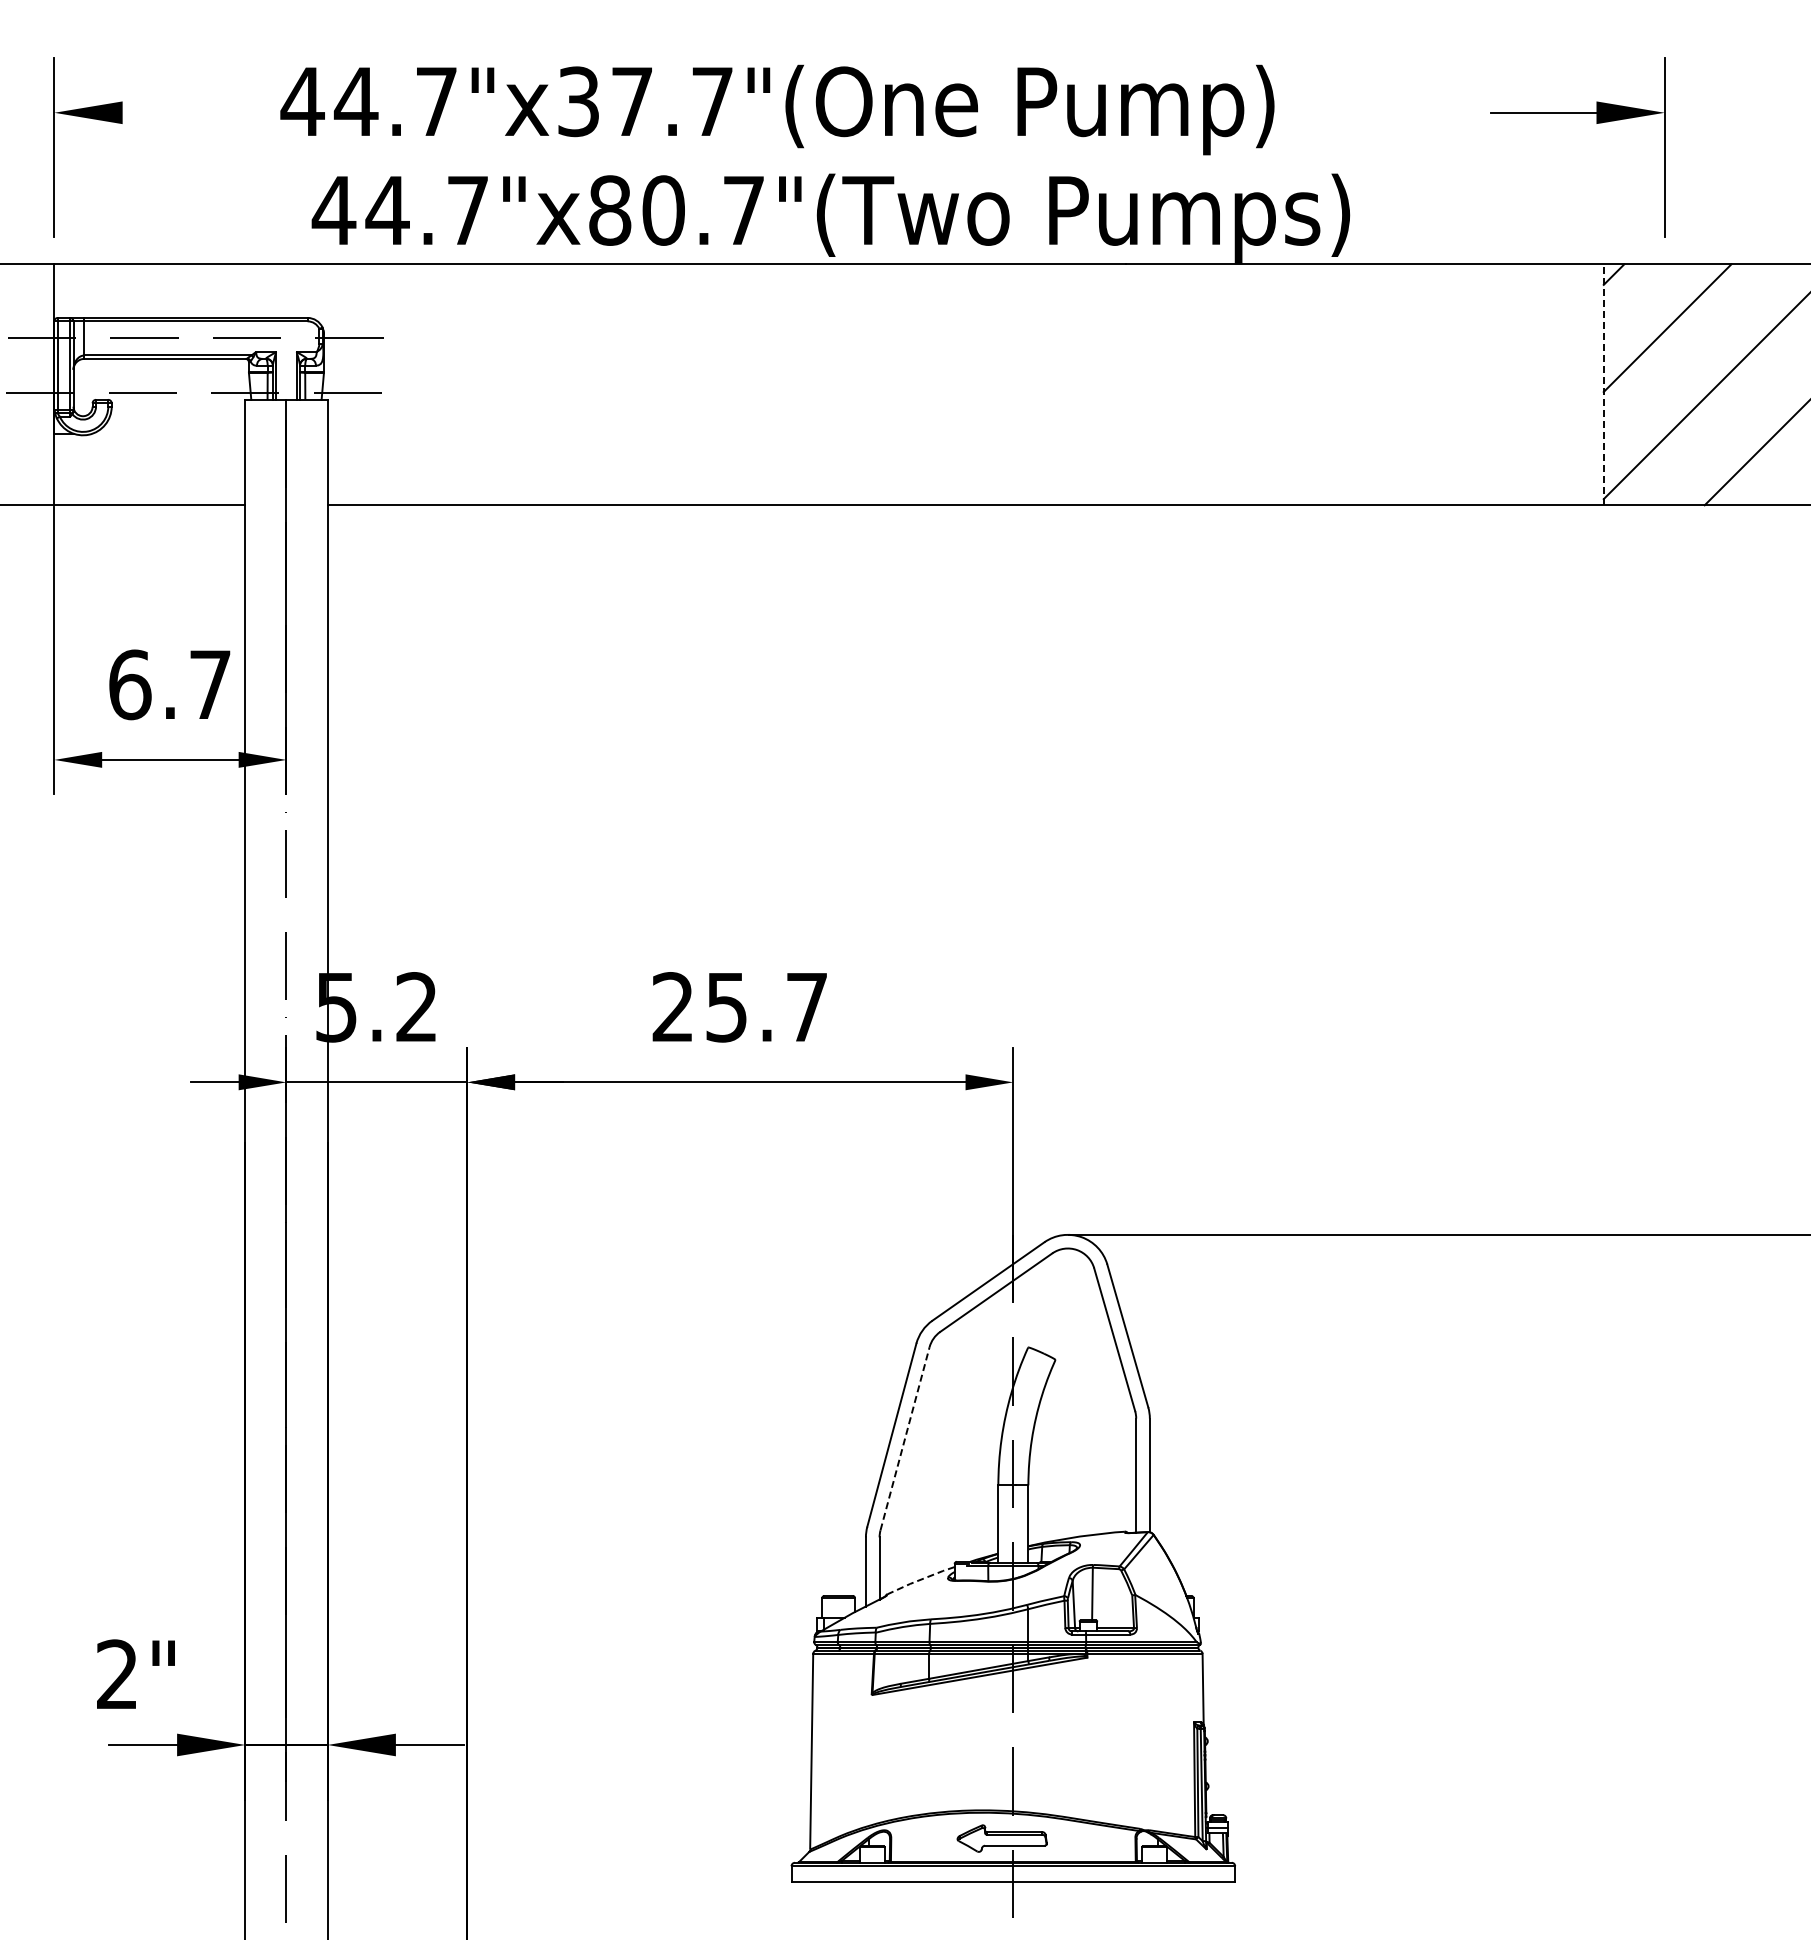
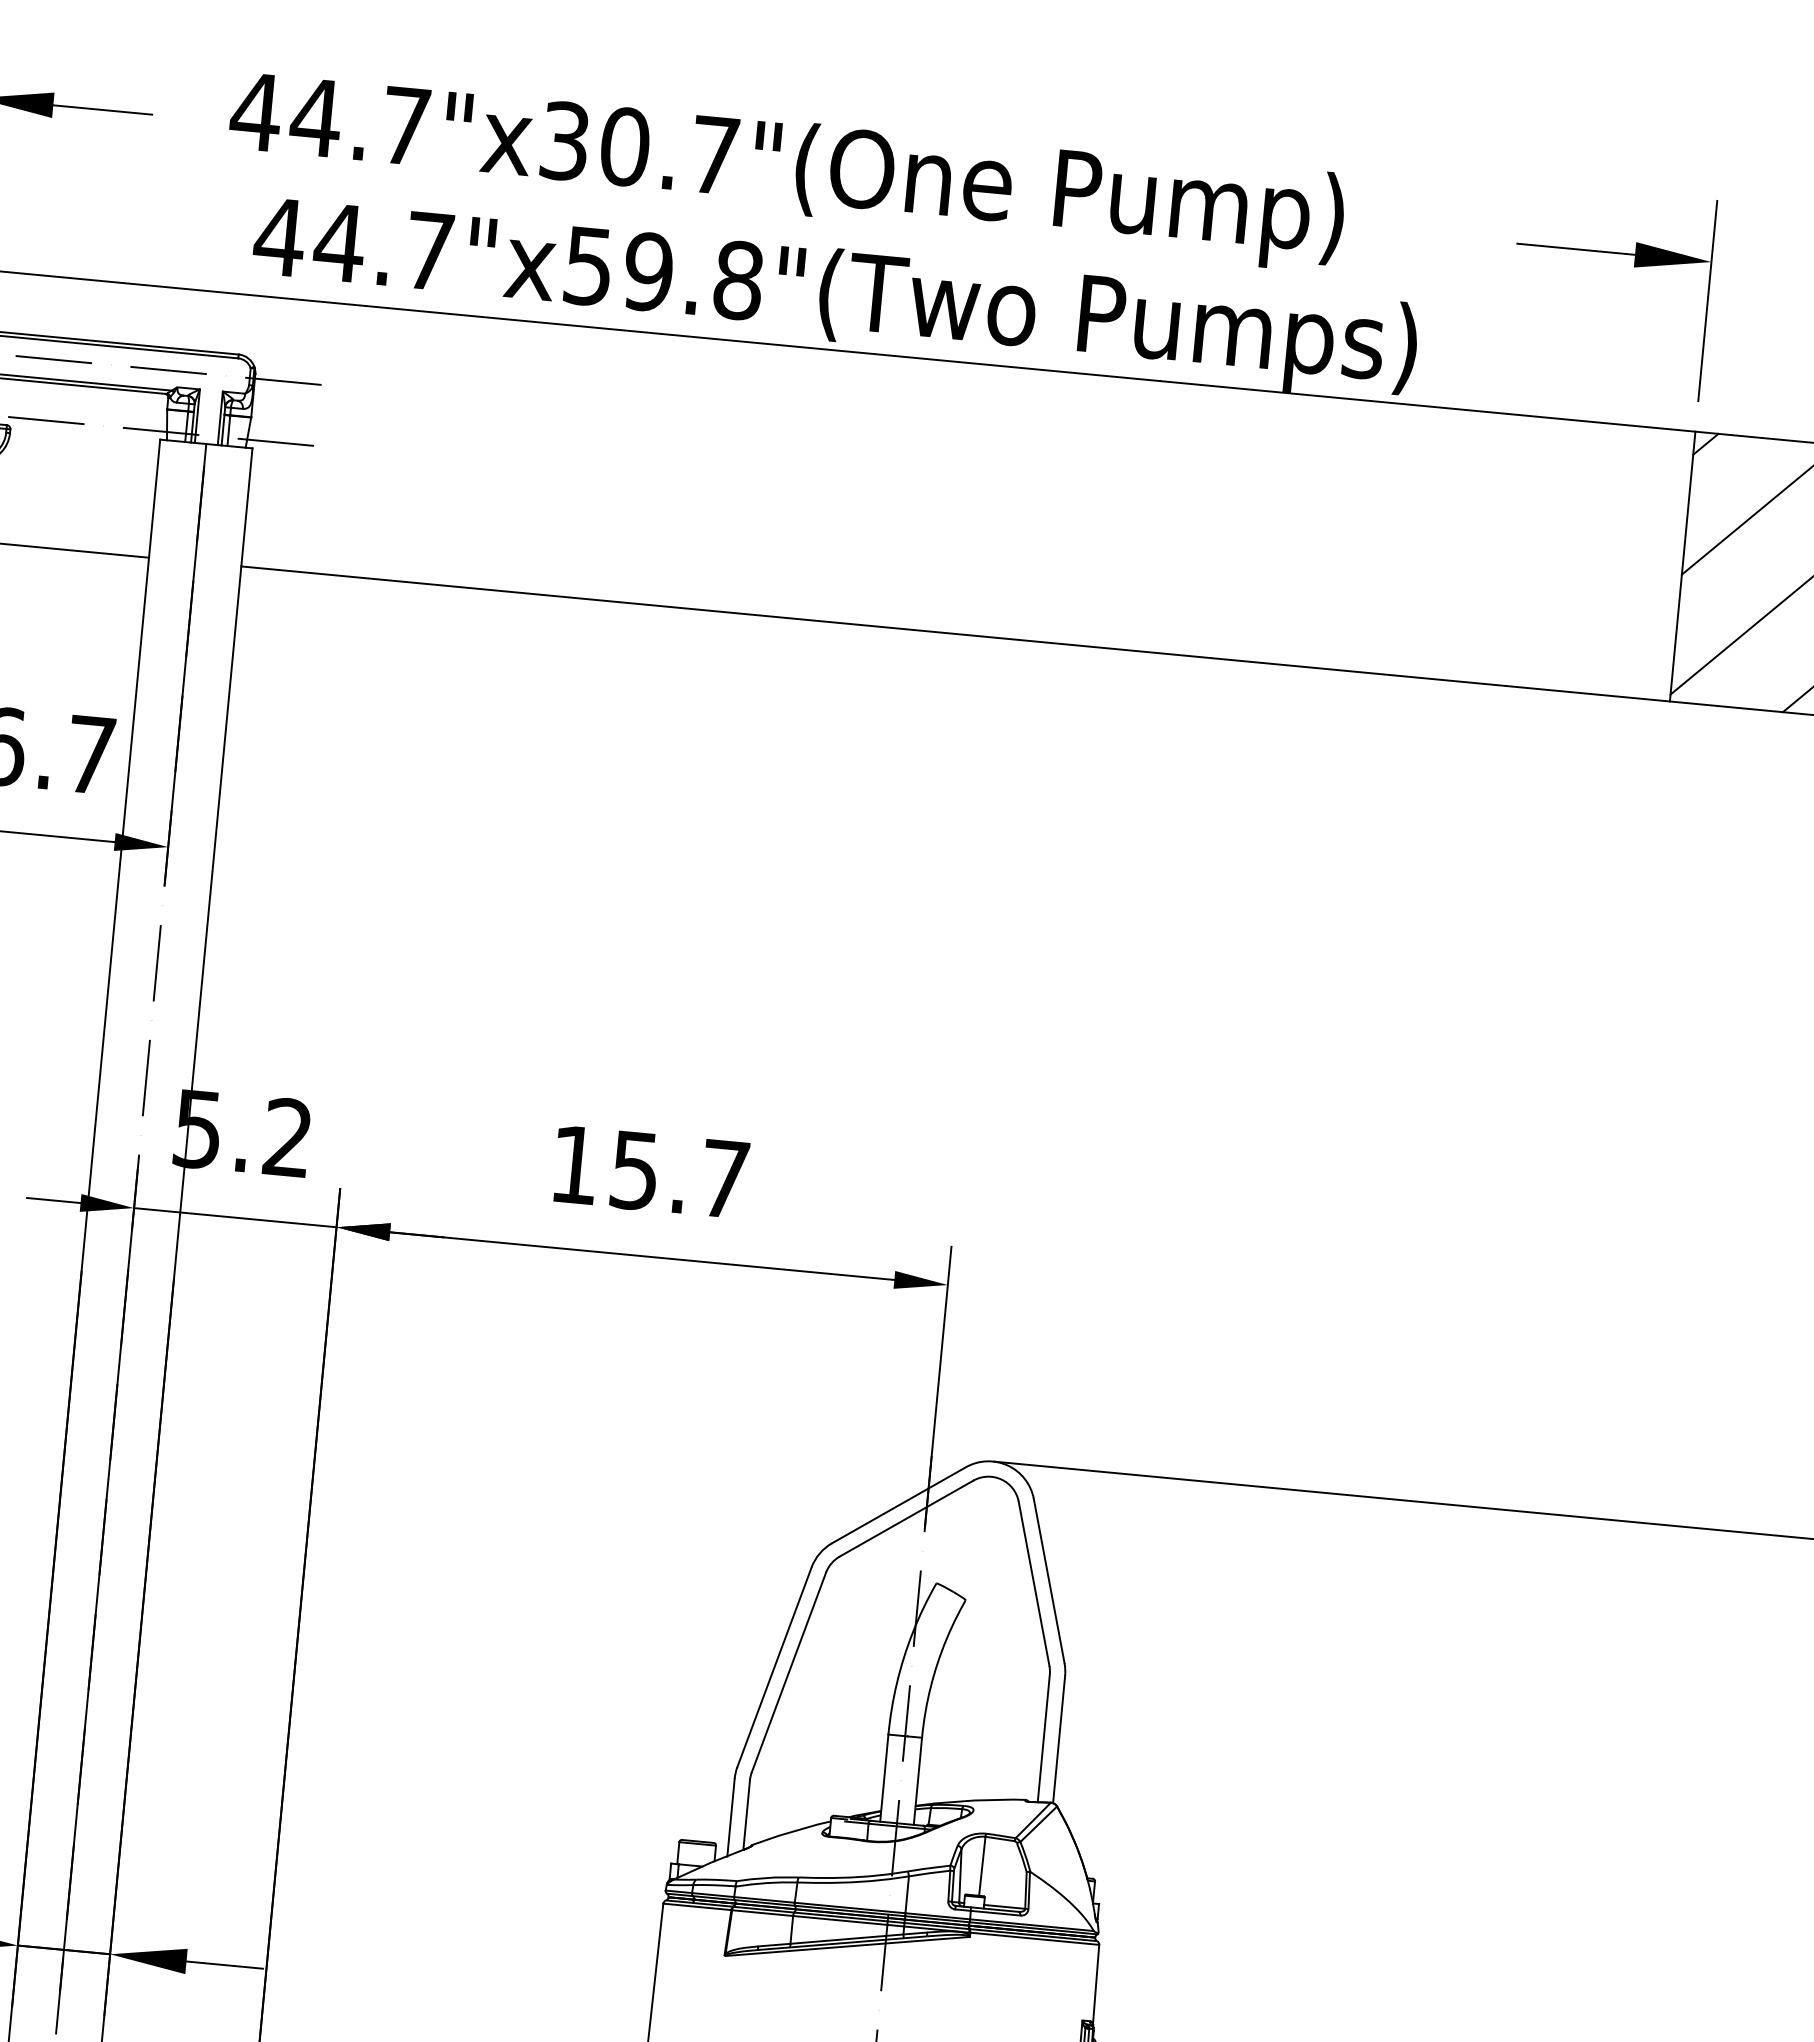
text: (632, 101) -> (625, 146), 44.7"x37.7"(One -> 44.7"x30.7"(One
line: (166, 112) -> (102, 109), added
part: (1596, 123) -> (1633, 266), moved
text: (677, 210) -> (664, 273), 44.7"x80.7"(Two -> 44.7"x59.8"(Two
line: (1603, 384) -> (1682, 566), dashed -> solid
text: (672, 1006) -> (574, 1164), 25.7 -> 15.7
line: (905, 1438) -> (789, 1672), dashed -> solid
line: (921, 1579) -> (792, 1831), dashed -> solid

